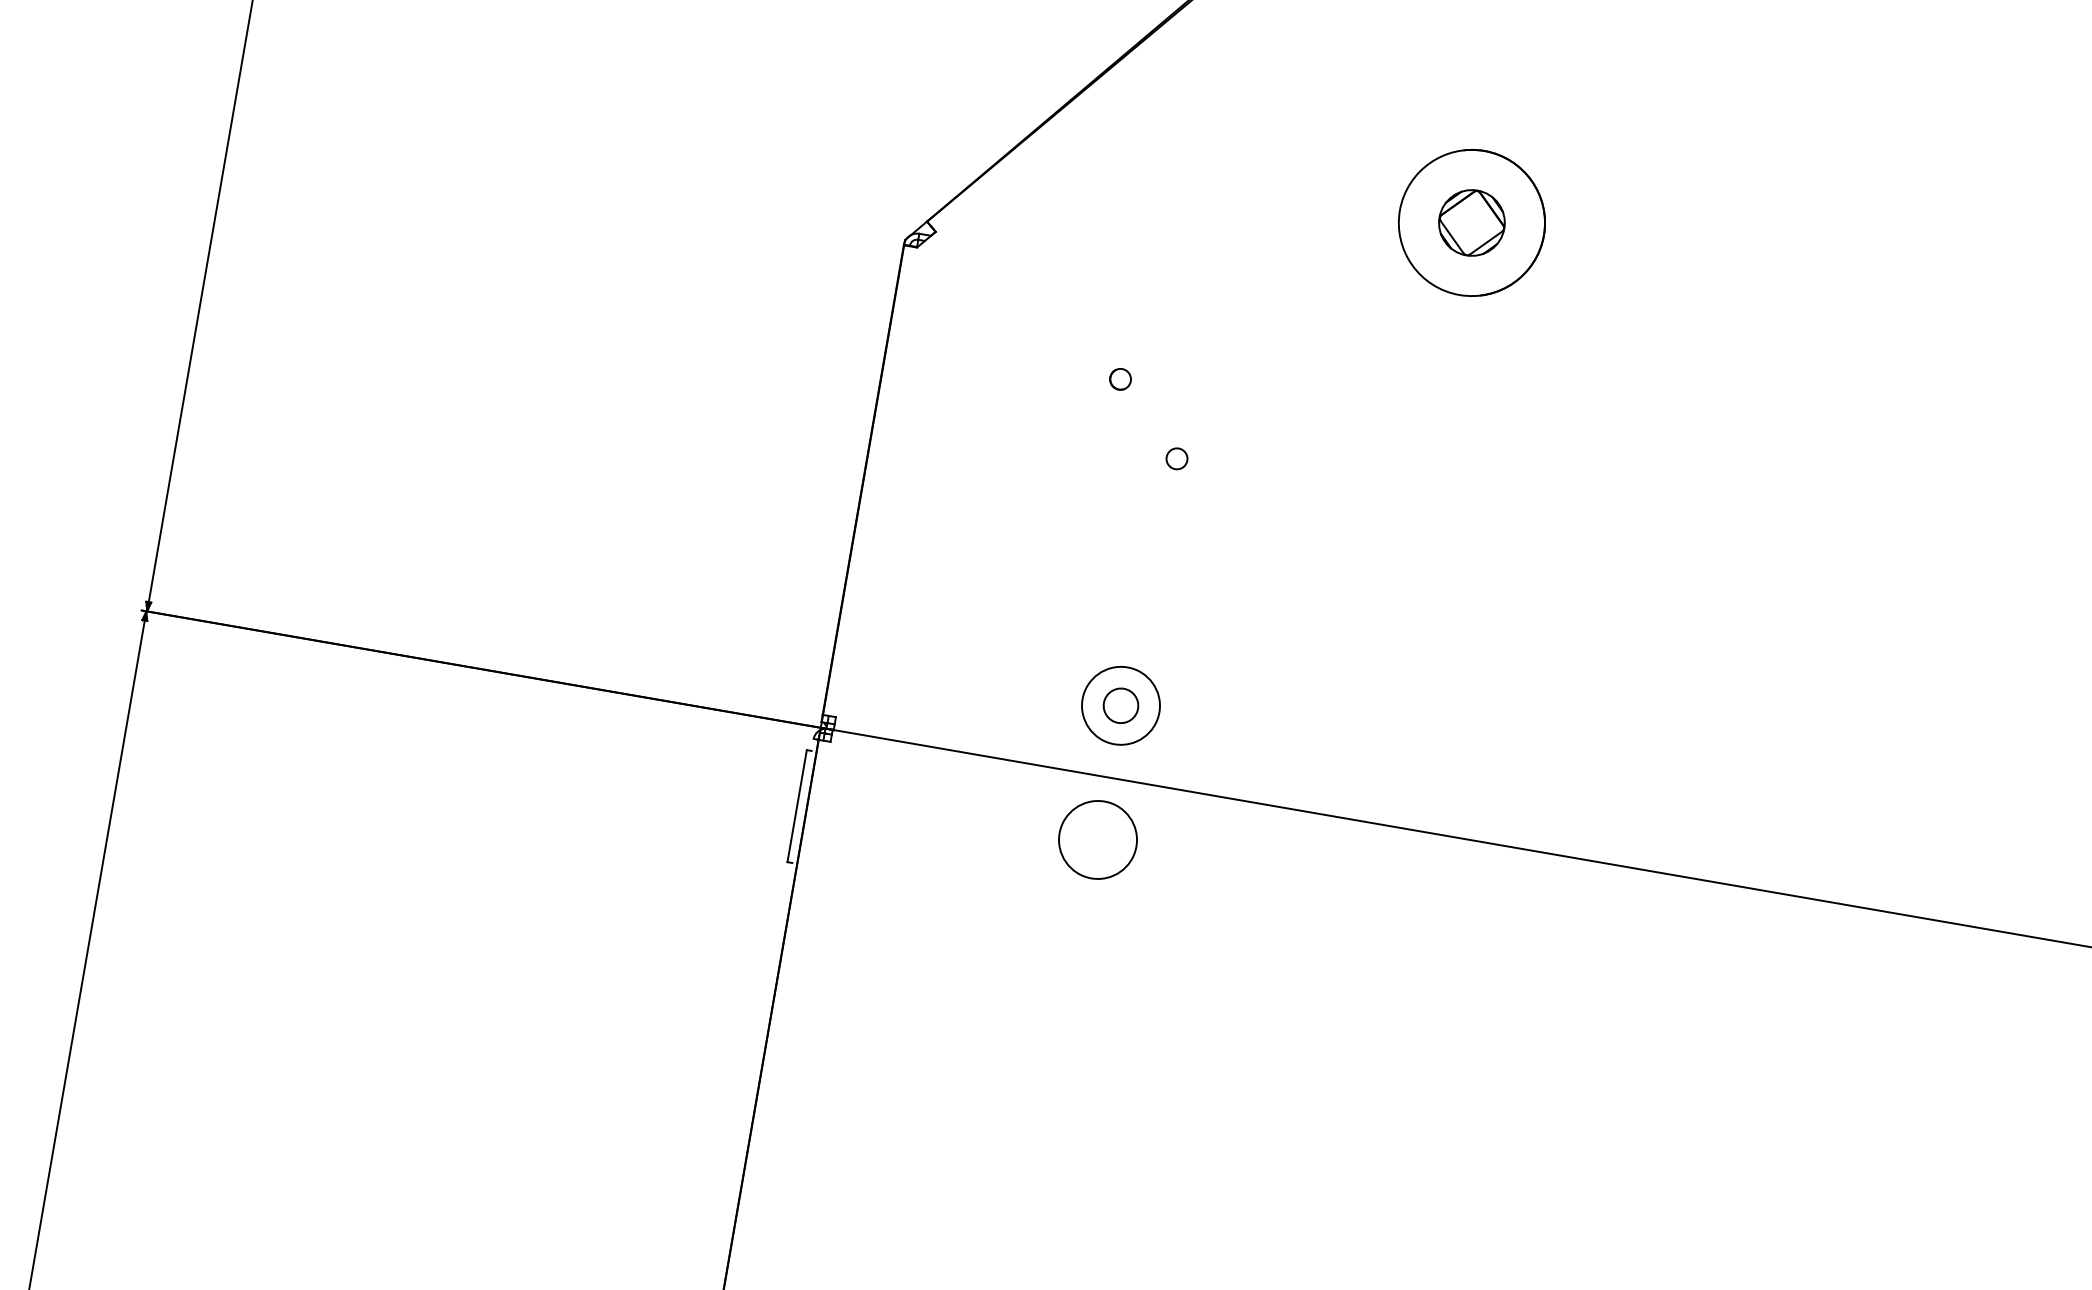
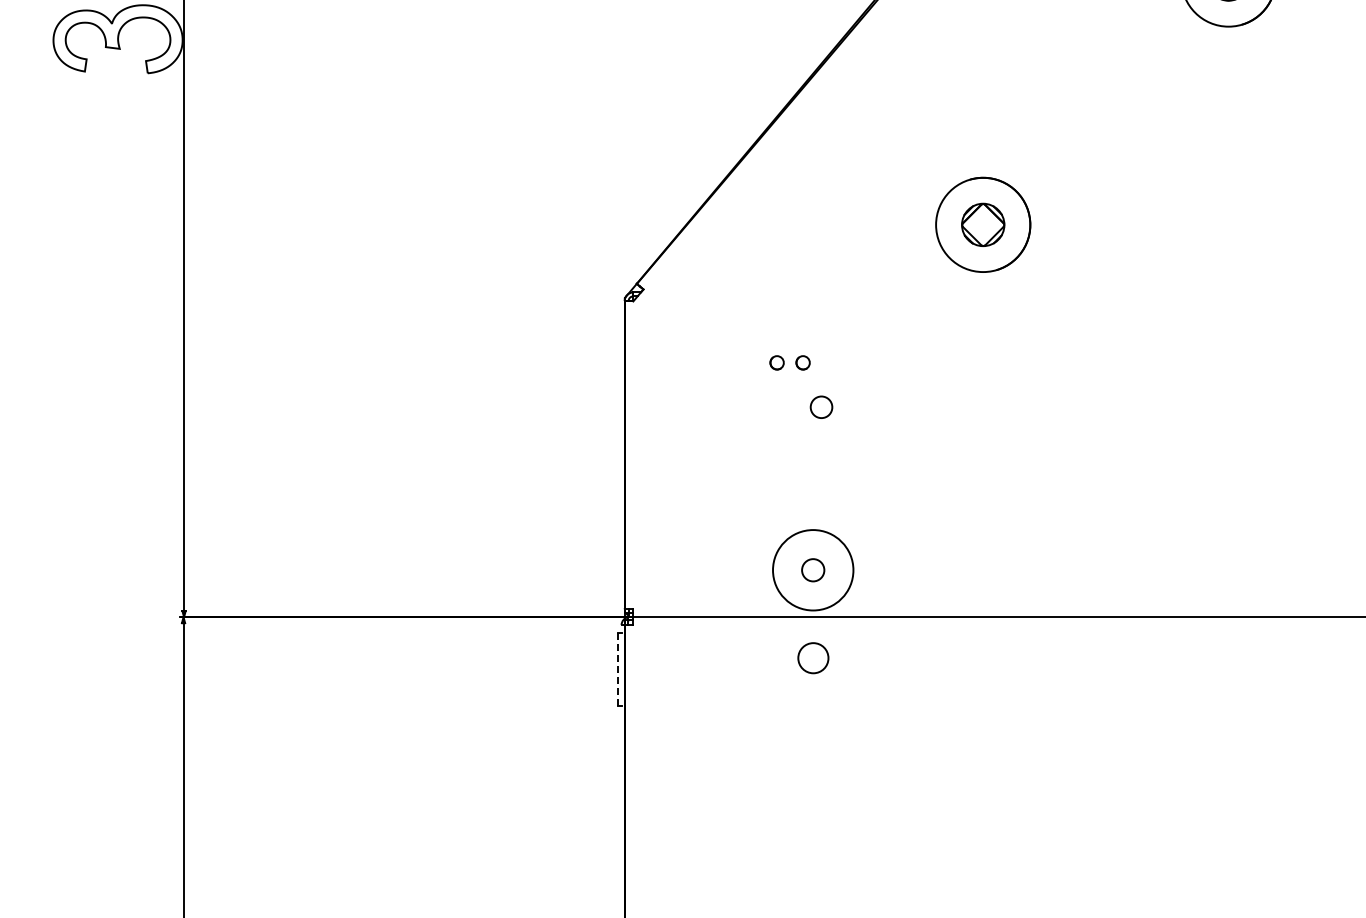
circle: (1159, 385) -> (802, 362), added
circle: (1176, 457) -> (821, 406), size x1.6
circle: (1121, 706) -> (813, 570), size x1.6
line: (797, 806) -> (618, 669), solid -> dashed
circle: (1098, 840) -> (813, 658), size x0.6

